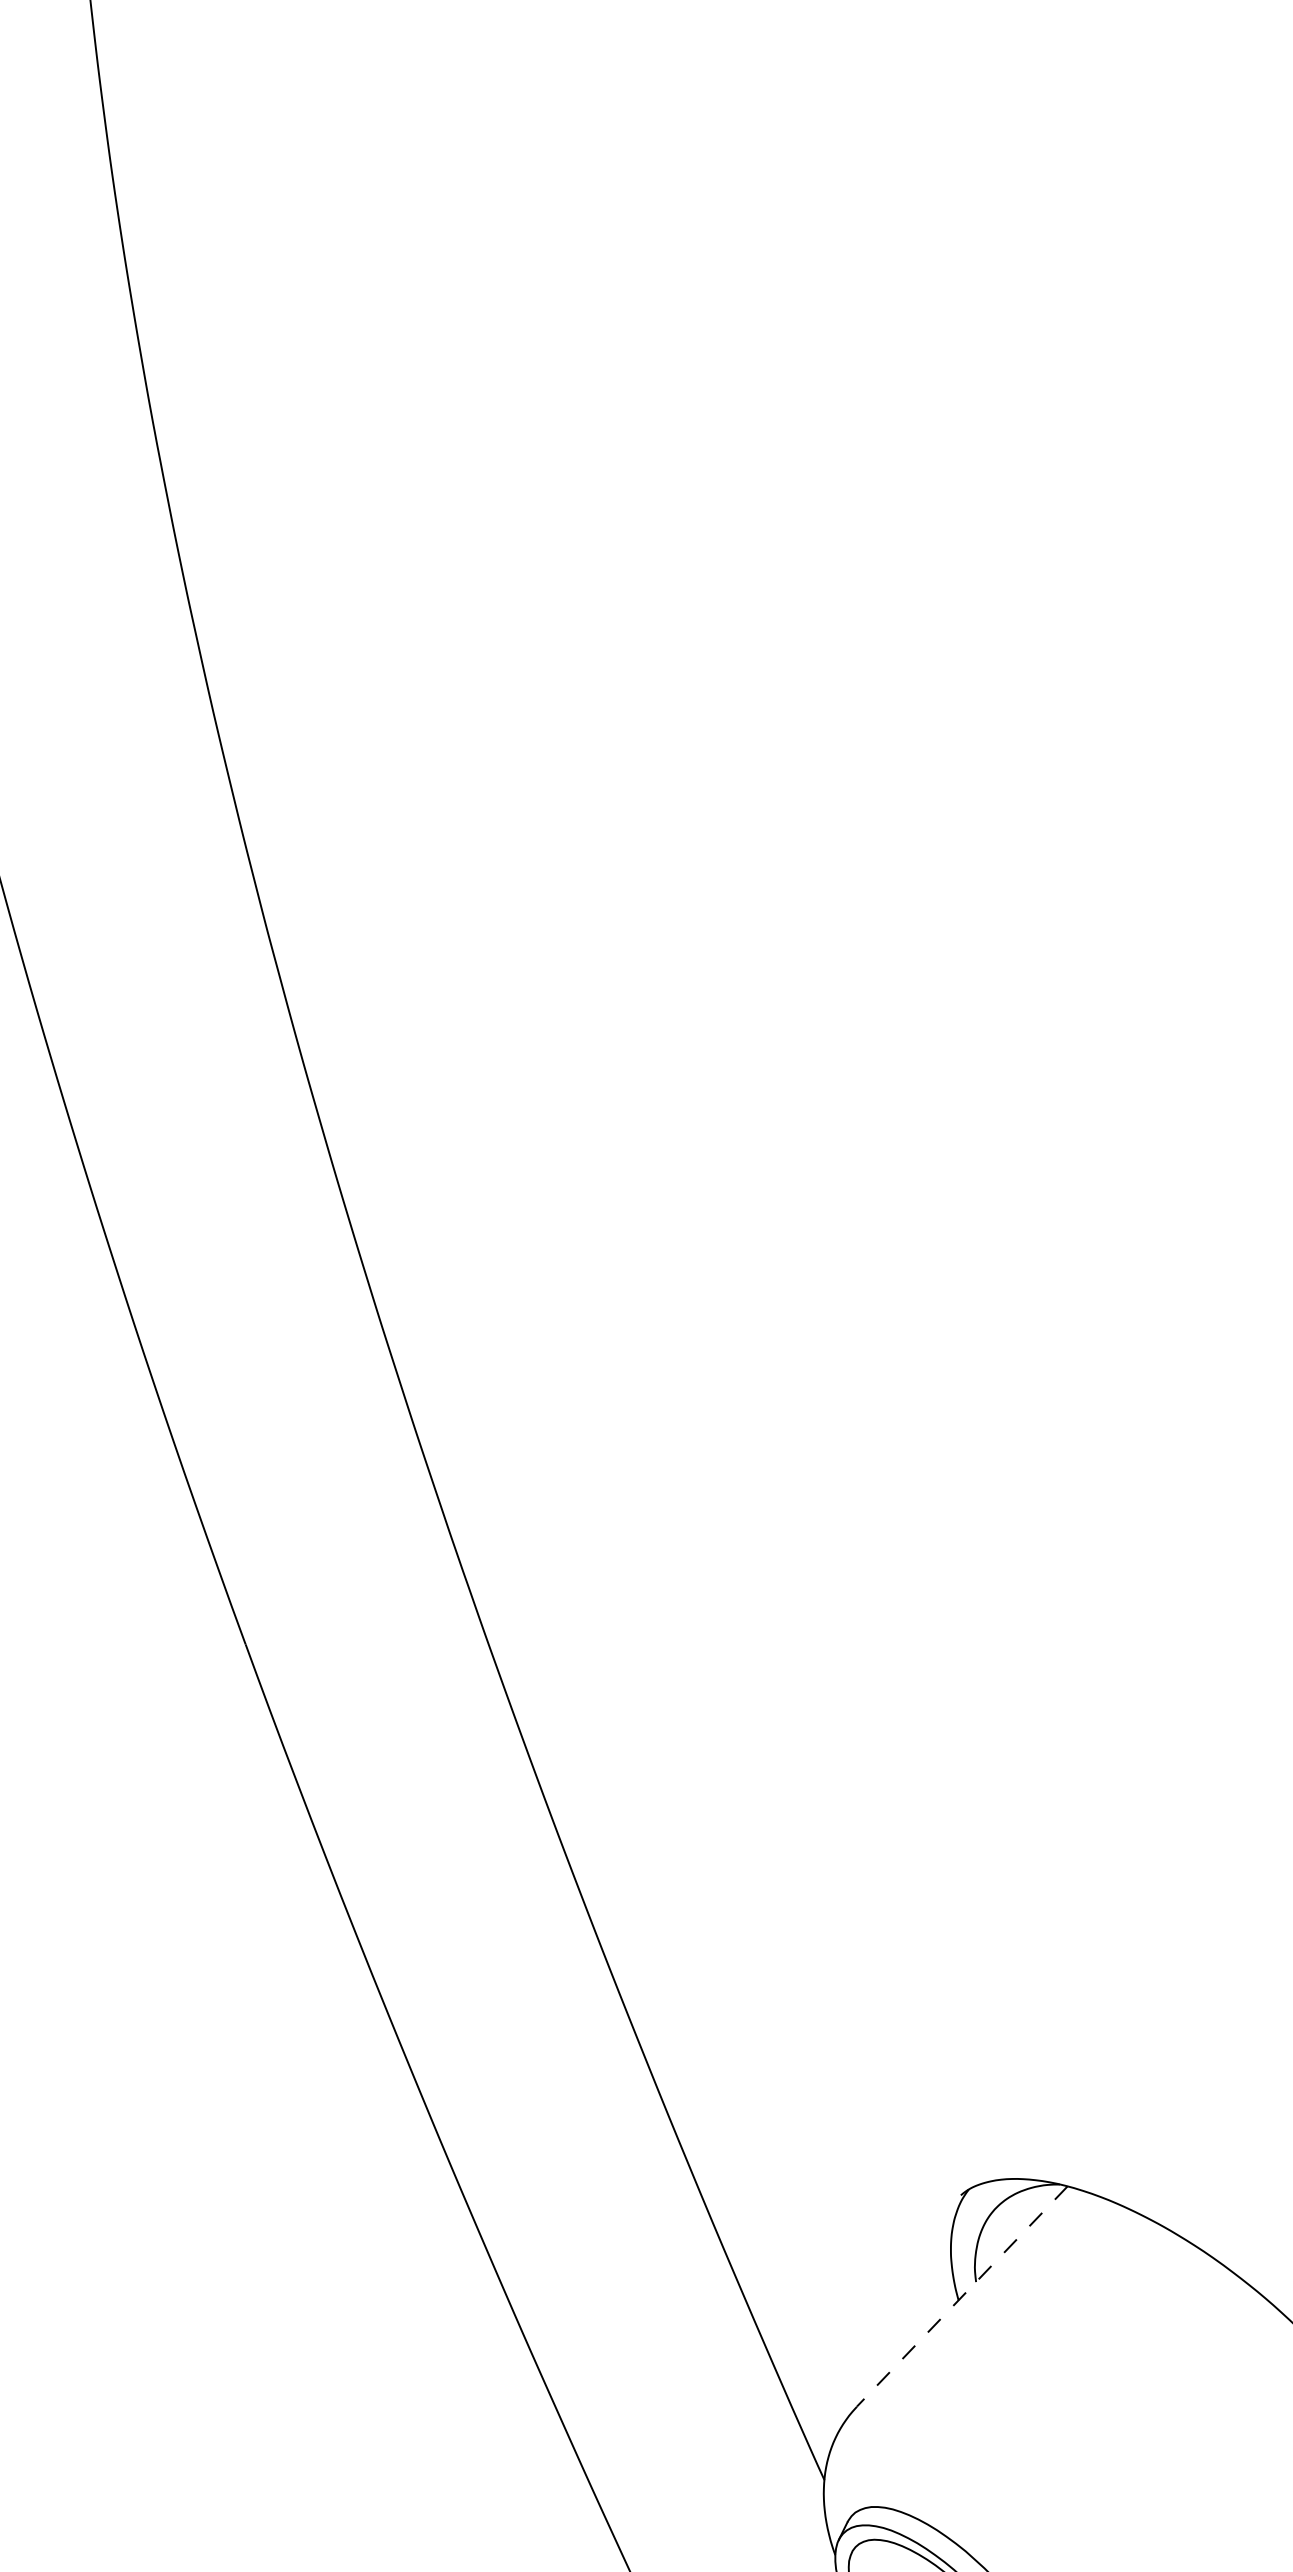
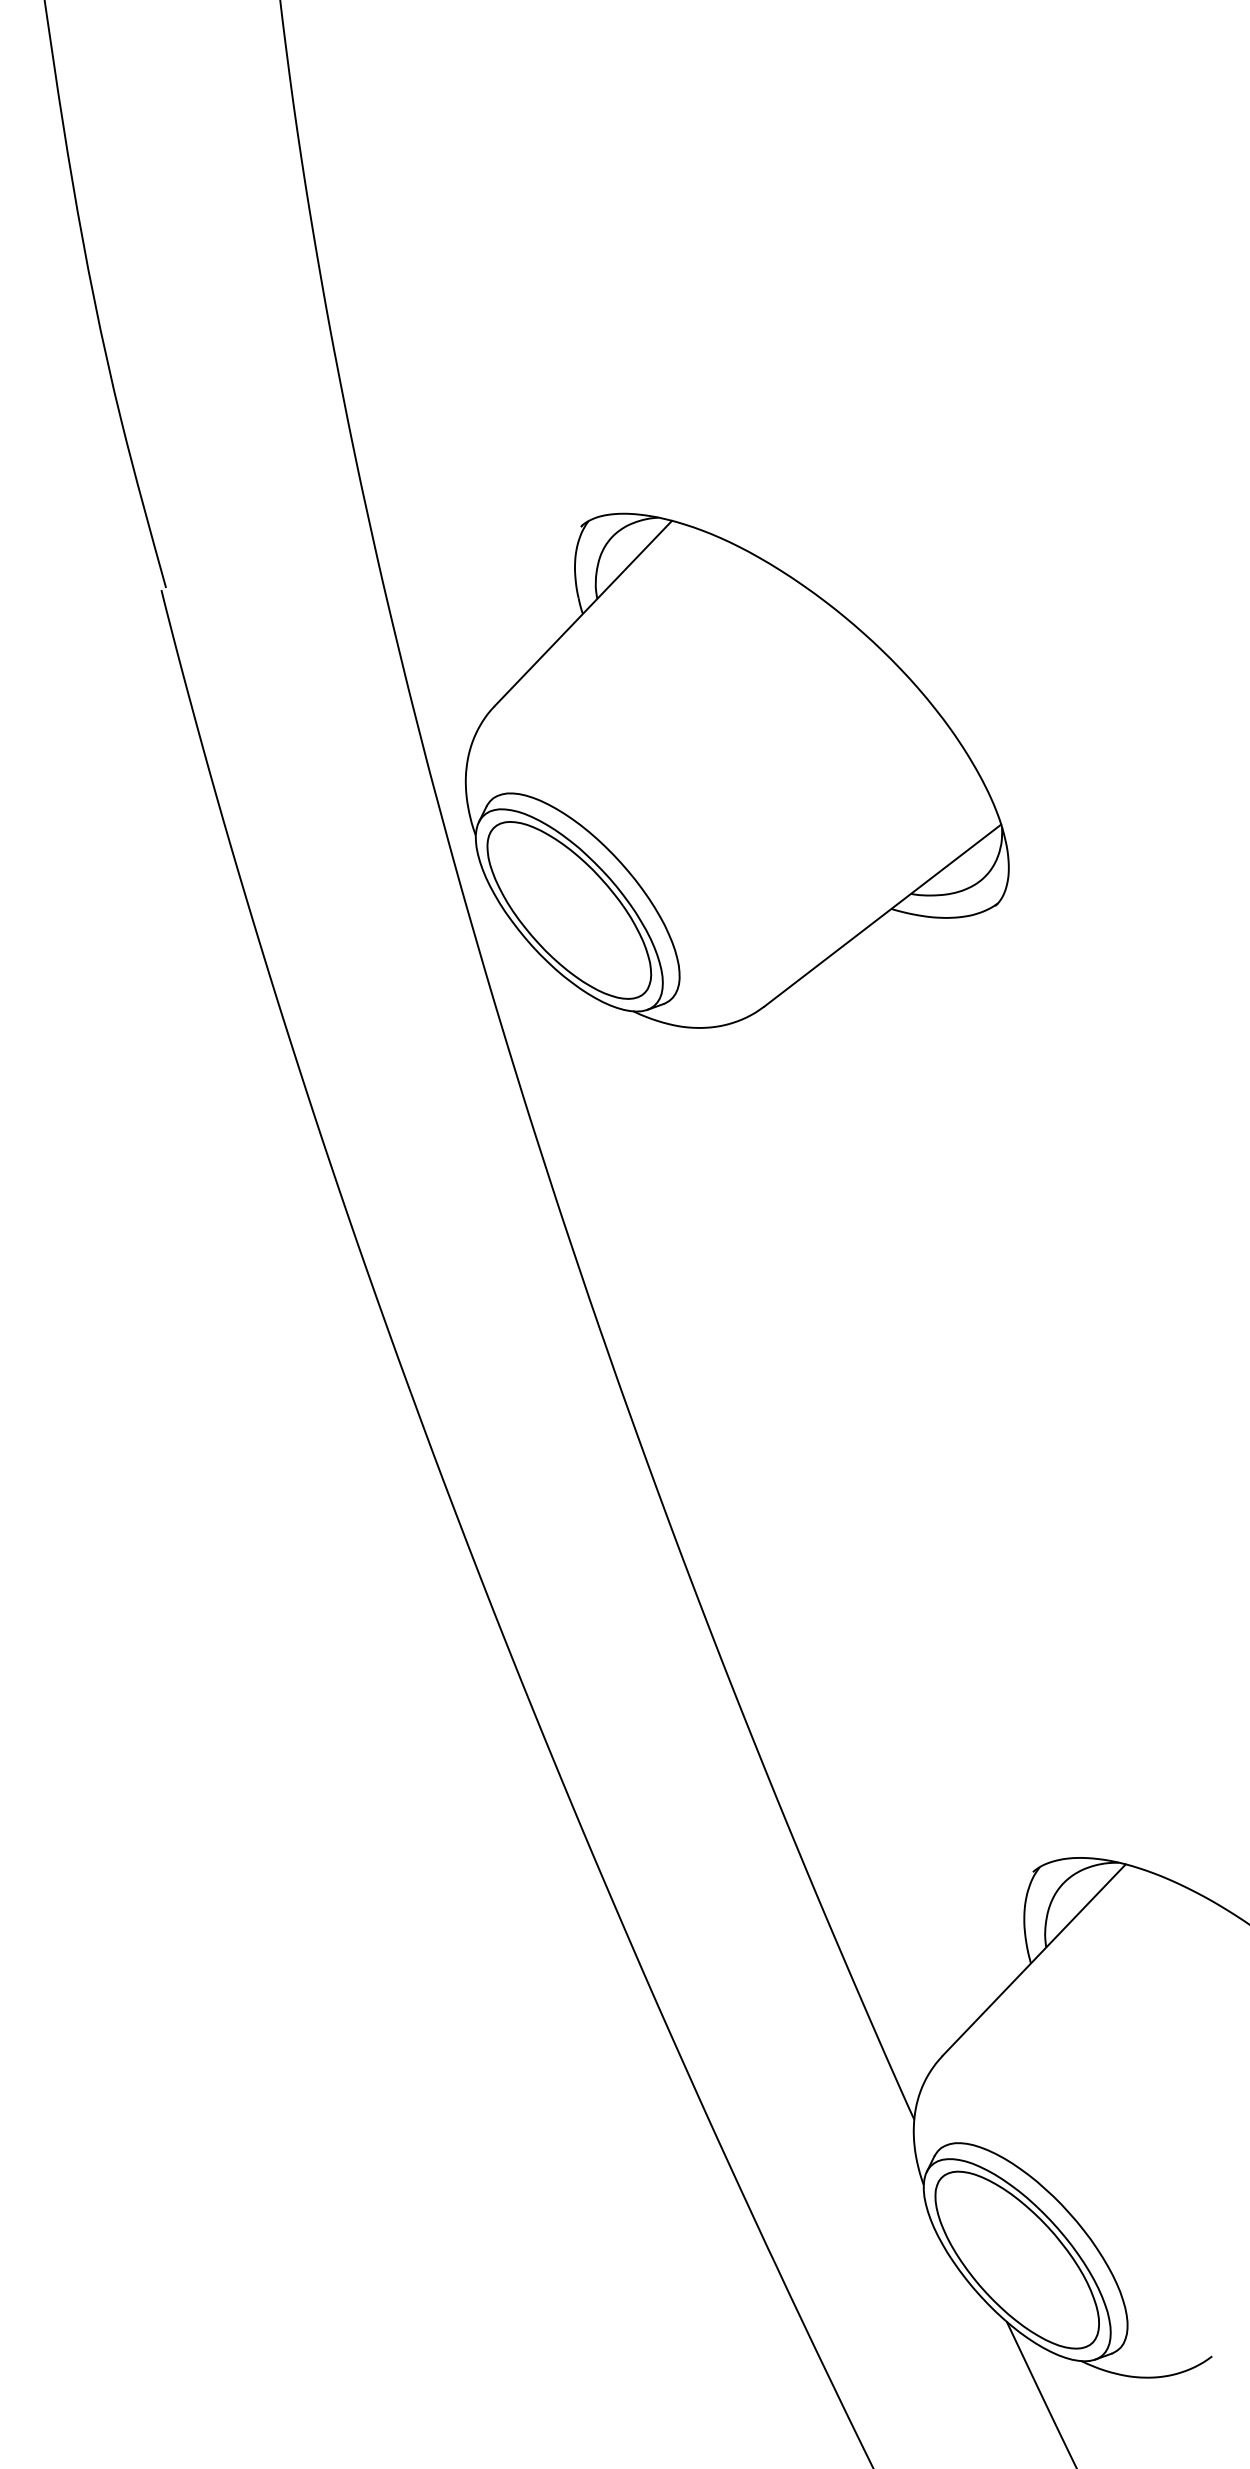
part: (619, 928) -> (736, 770), added
line: (961, 2296) -> (1033, 1960), dashed -> solid

